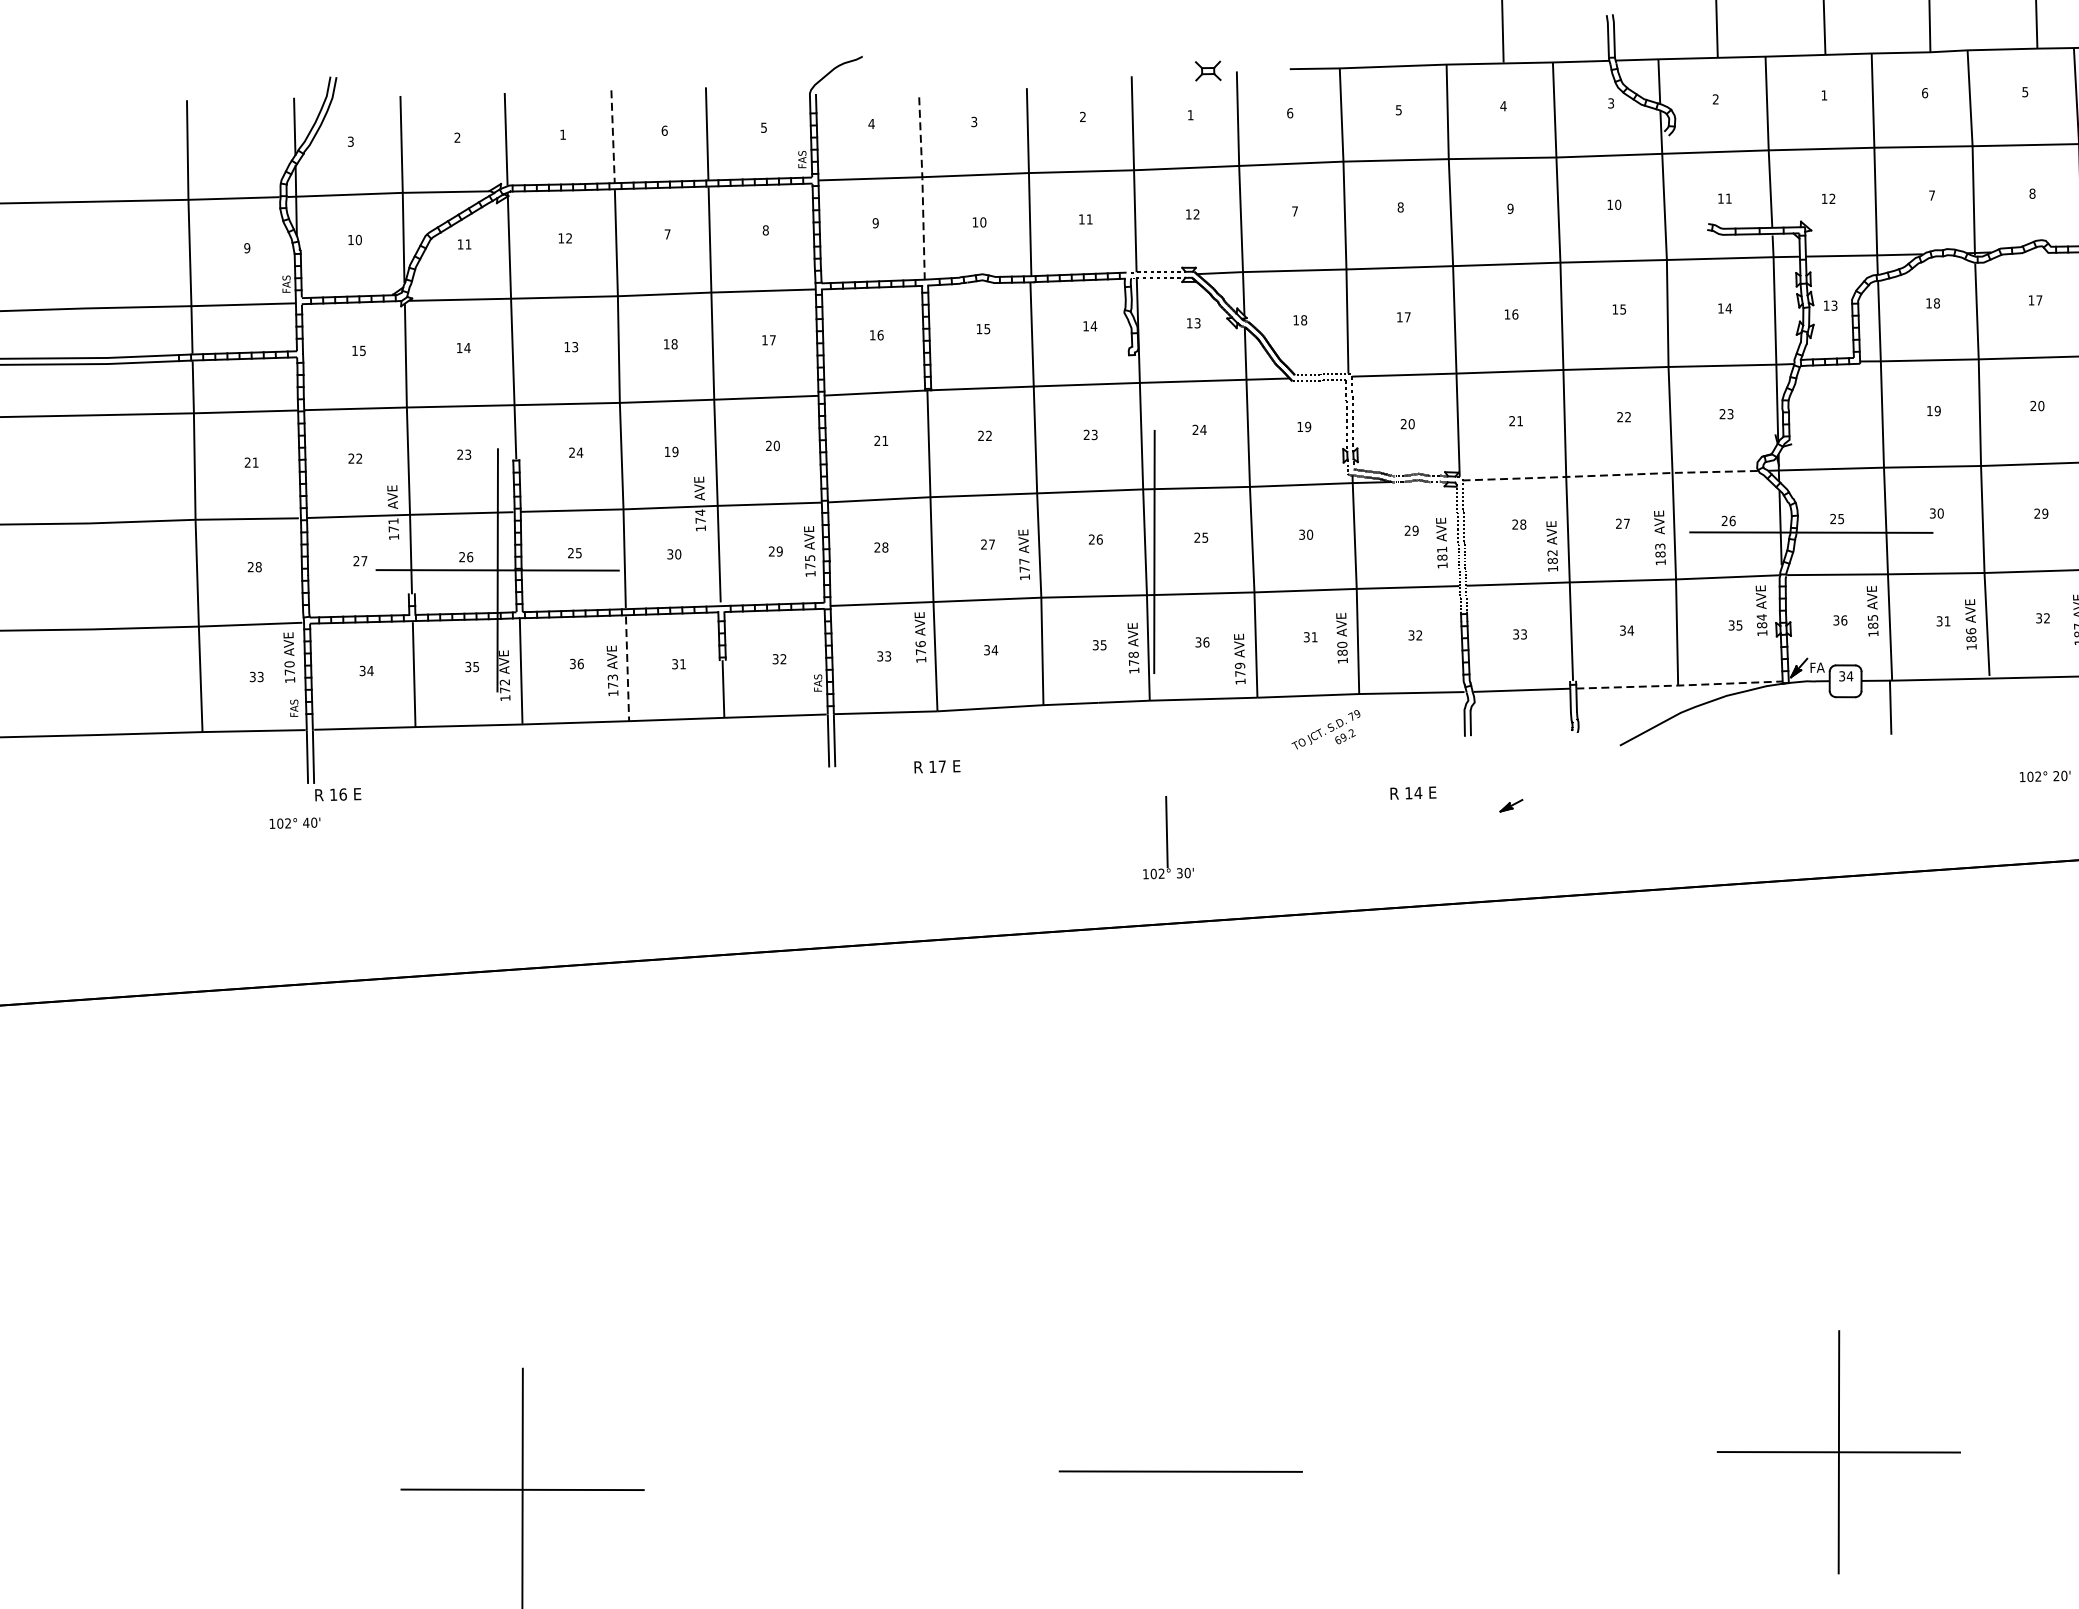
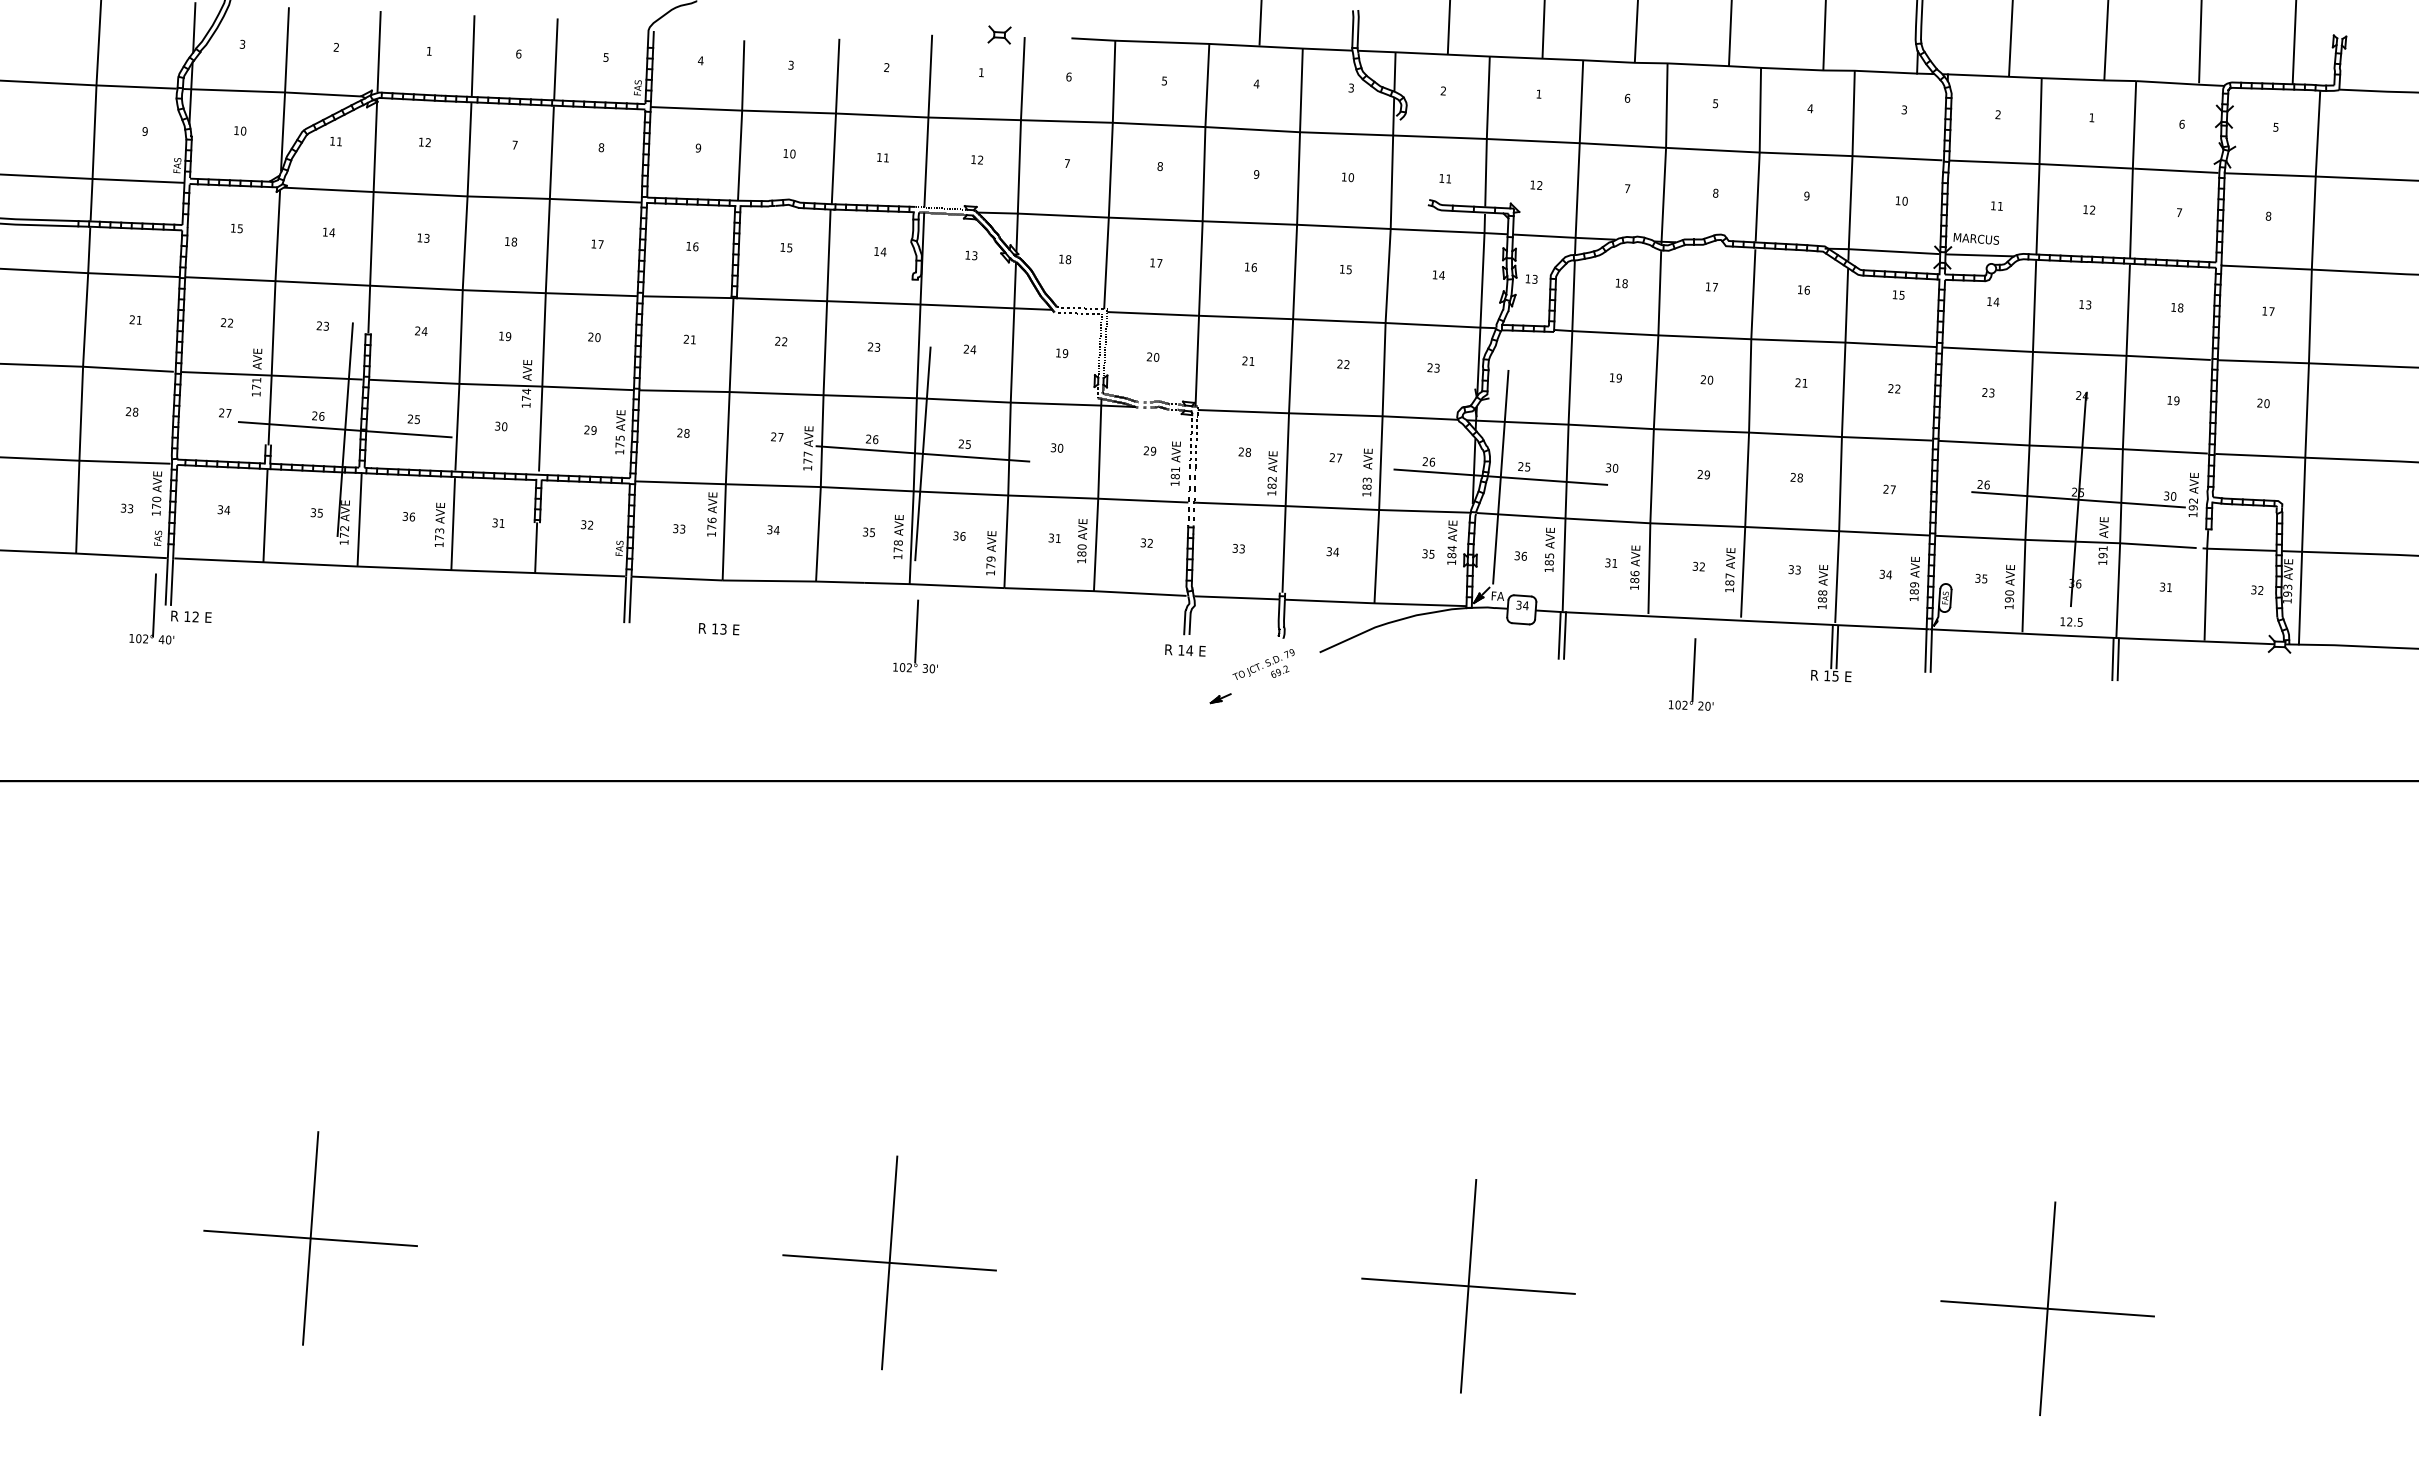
line: (613, 136) -> (473, 55), dashed -> solid
line: (922, 188) -> (741, 120), dashed -> solid
line: (1609, 475) -> (1327, 414), dashed -> solid
line: (1810, 531) -> (1500, 476), added
line: (1153, 551) -> (922, 453), added
line: (627, 669) -> (453, 524), dashed -> solid
line: (1679, 685) -> (1375, 603), dashed -> solid
line: (1897, 706) -> (1565, 635), added
text: (1325, 729) -> (1263, 664), moved
line: (2045, 736) -> (1693, 670), added
text: (942, 765) -> (723, 628), 17 -> 13
line: (295, 784) -> (154, 605), added
text: (342, 793) -> (195, 616), 16 -> 12
text: (1413, 793) -> (1185, 650), moved
part: (1165, 837) -> (915, 636), moved
line: (1180, 1471) -> (889, 1262), added

